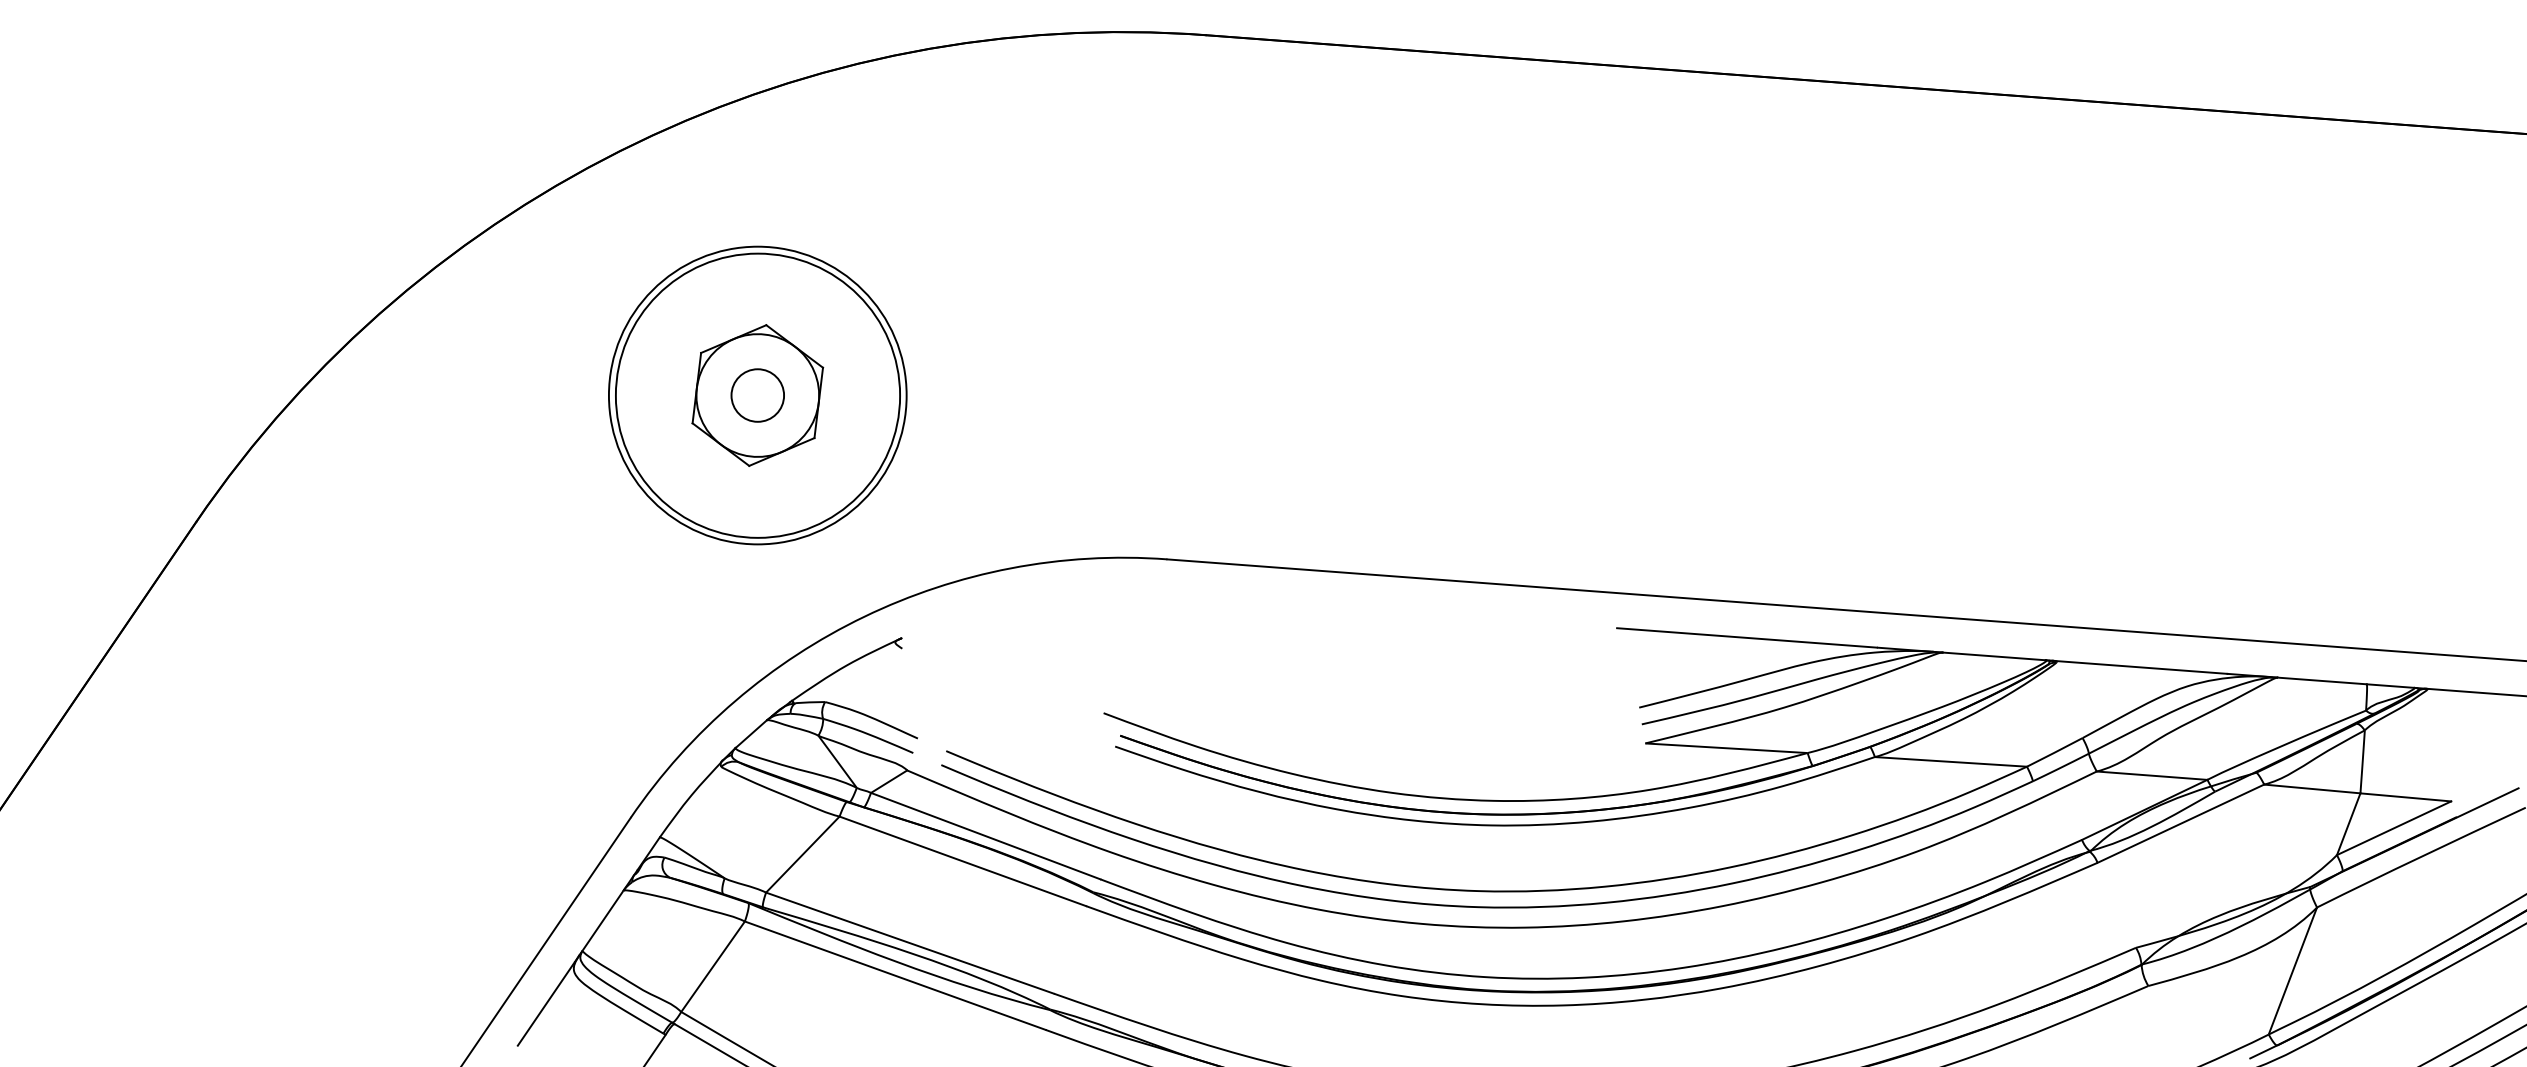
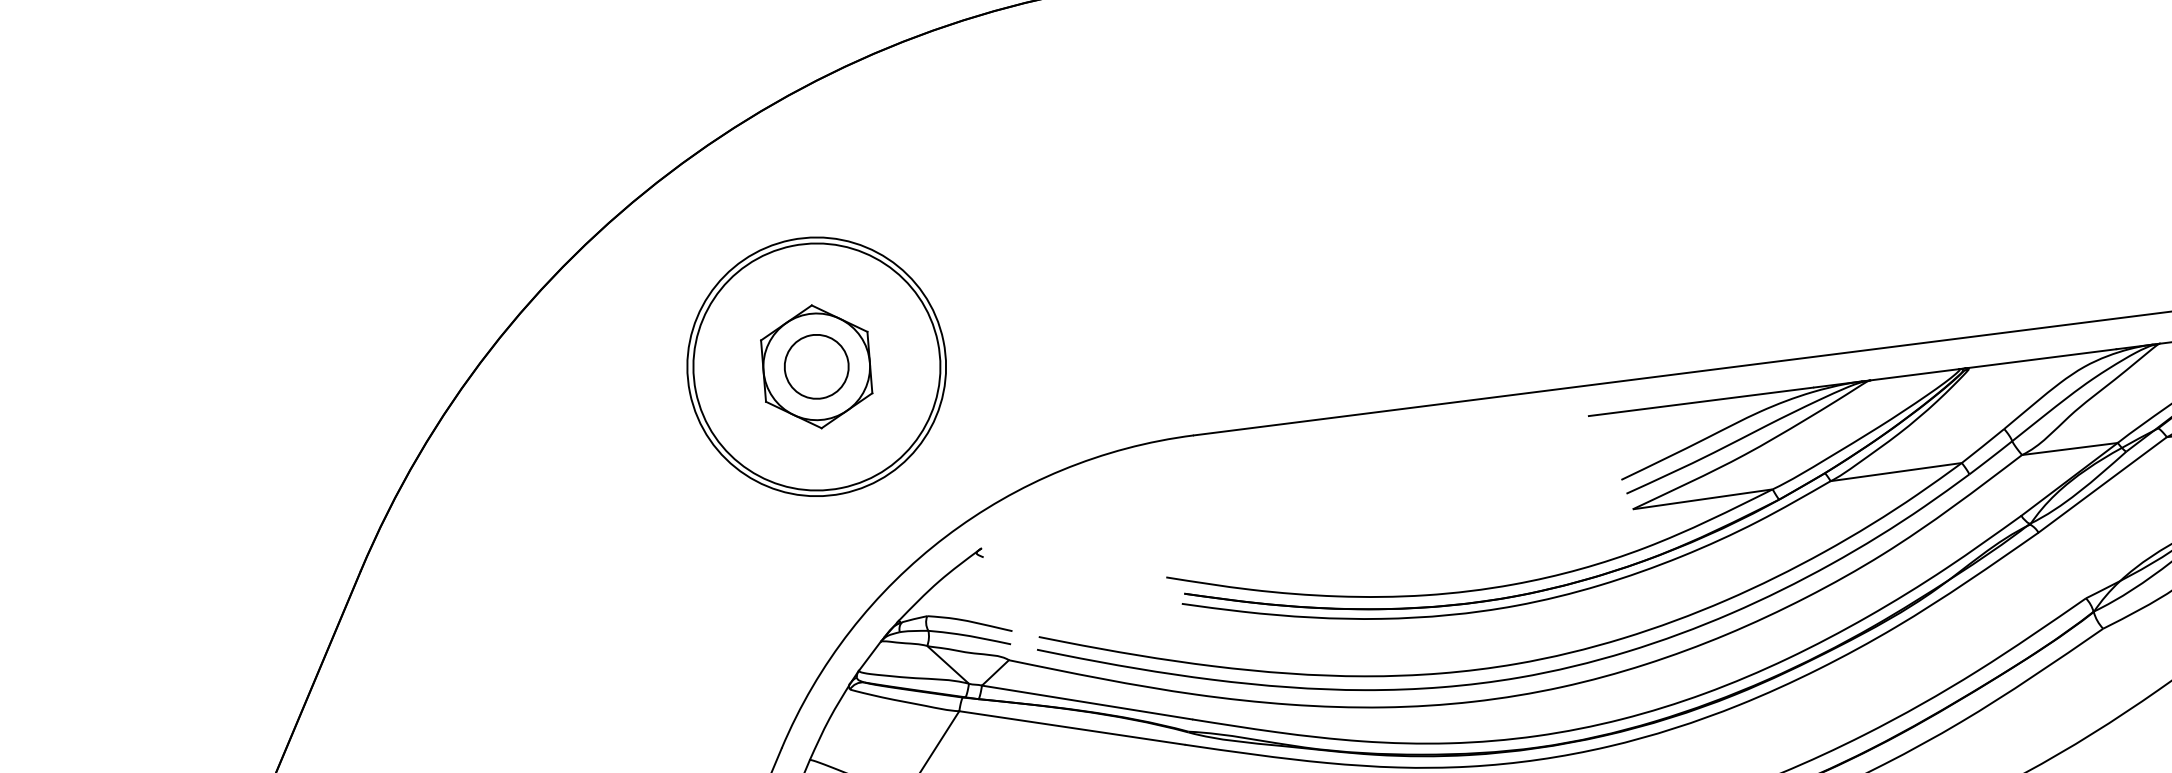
circle: (757, 395) -> (816, 366), size x1.4

